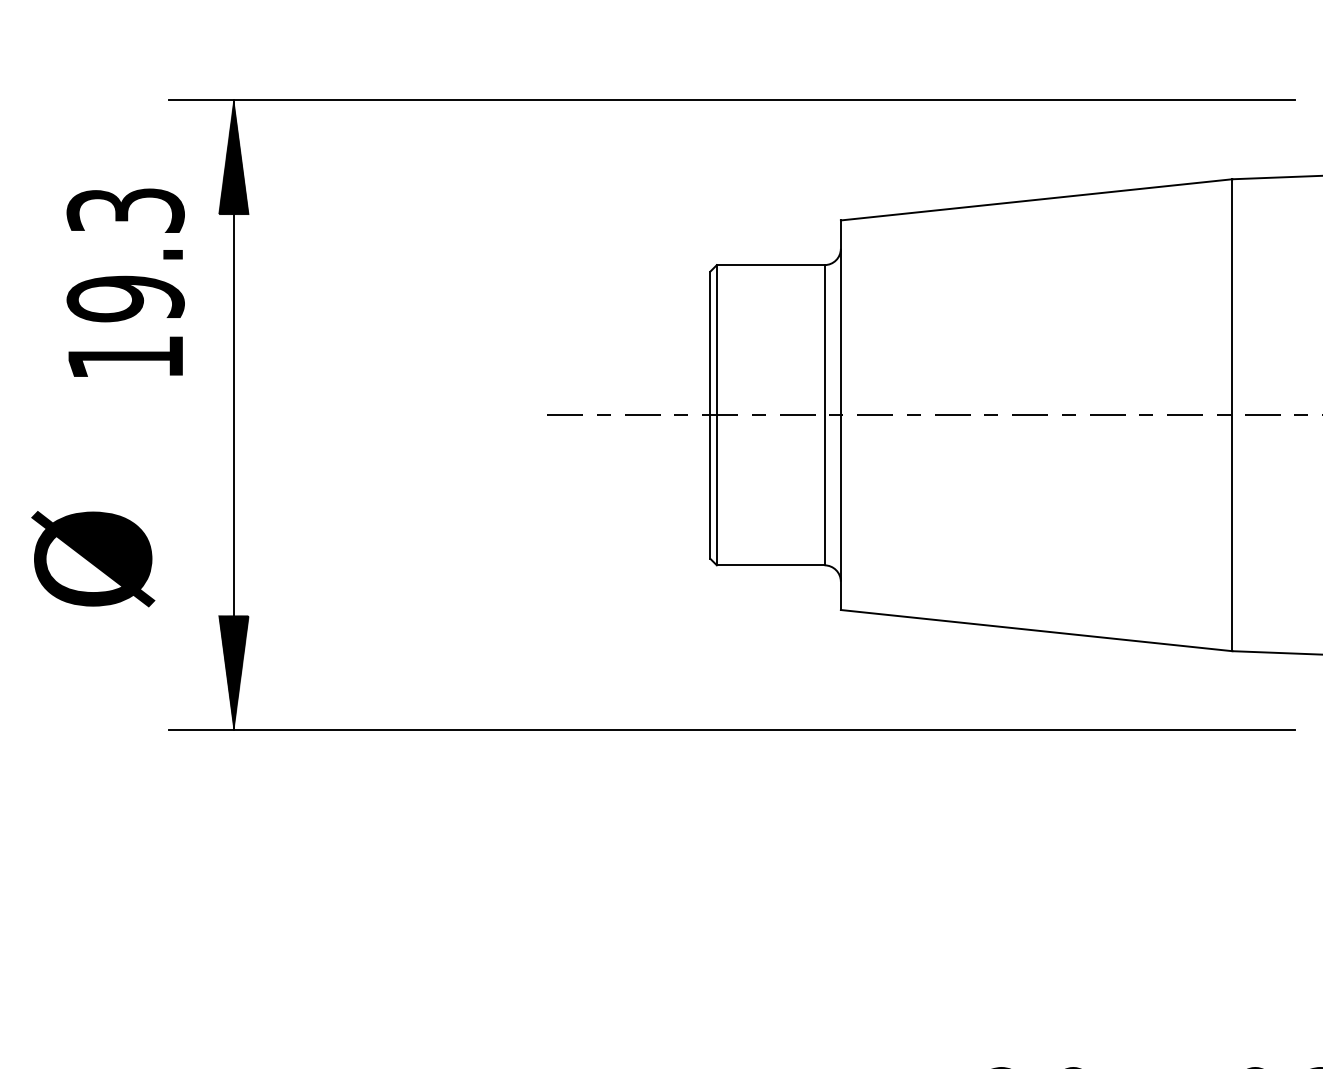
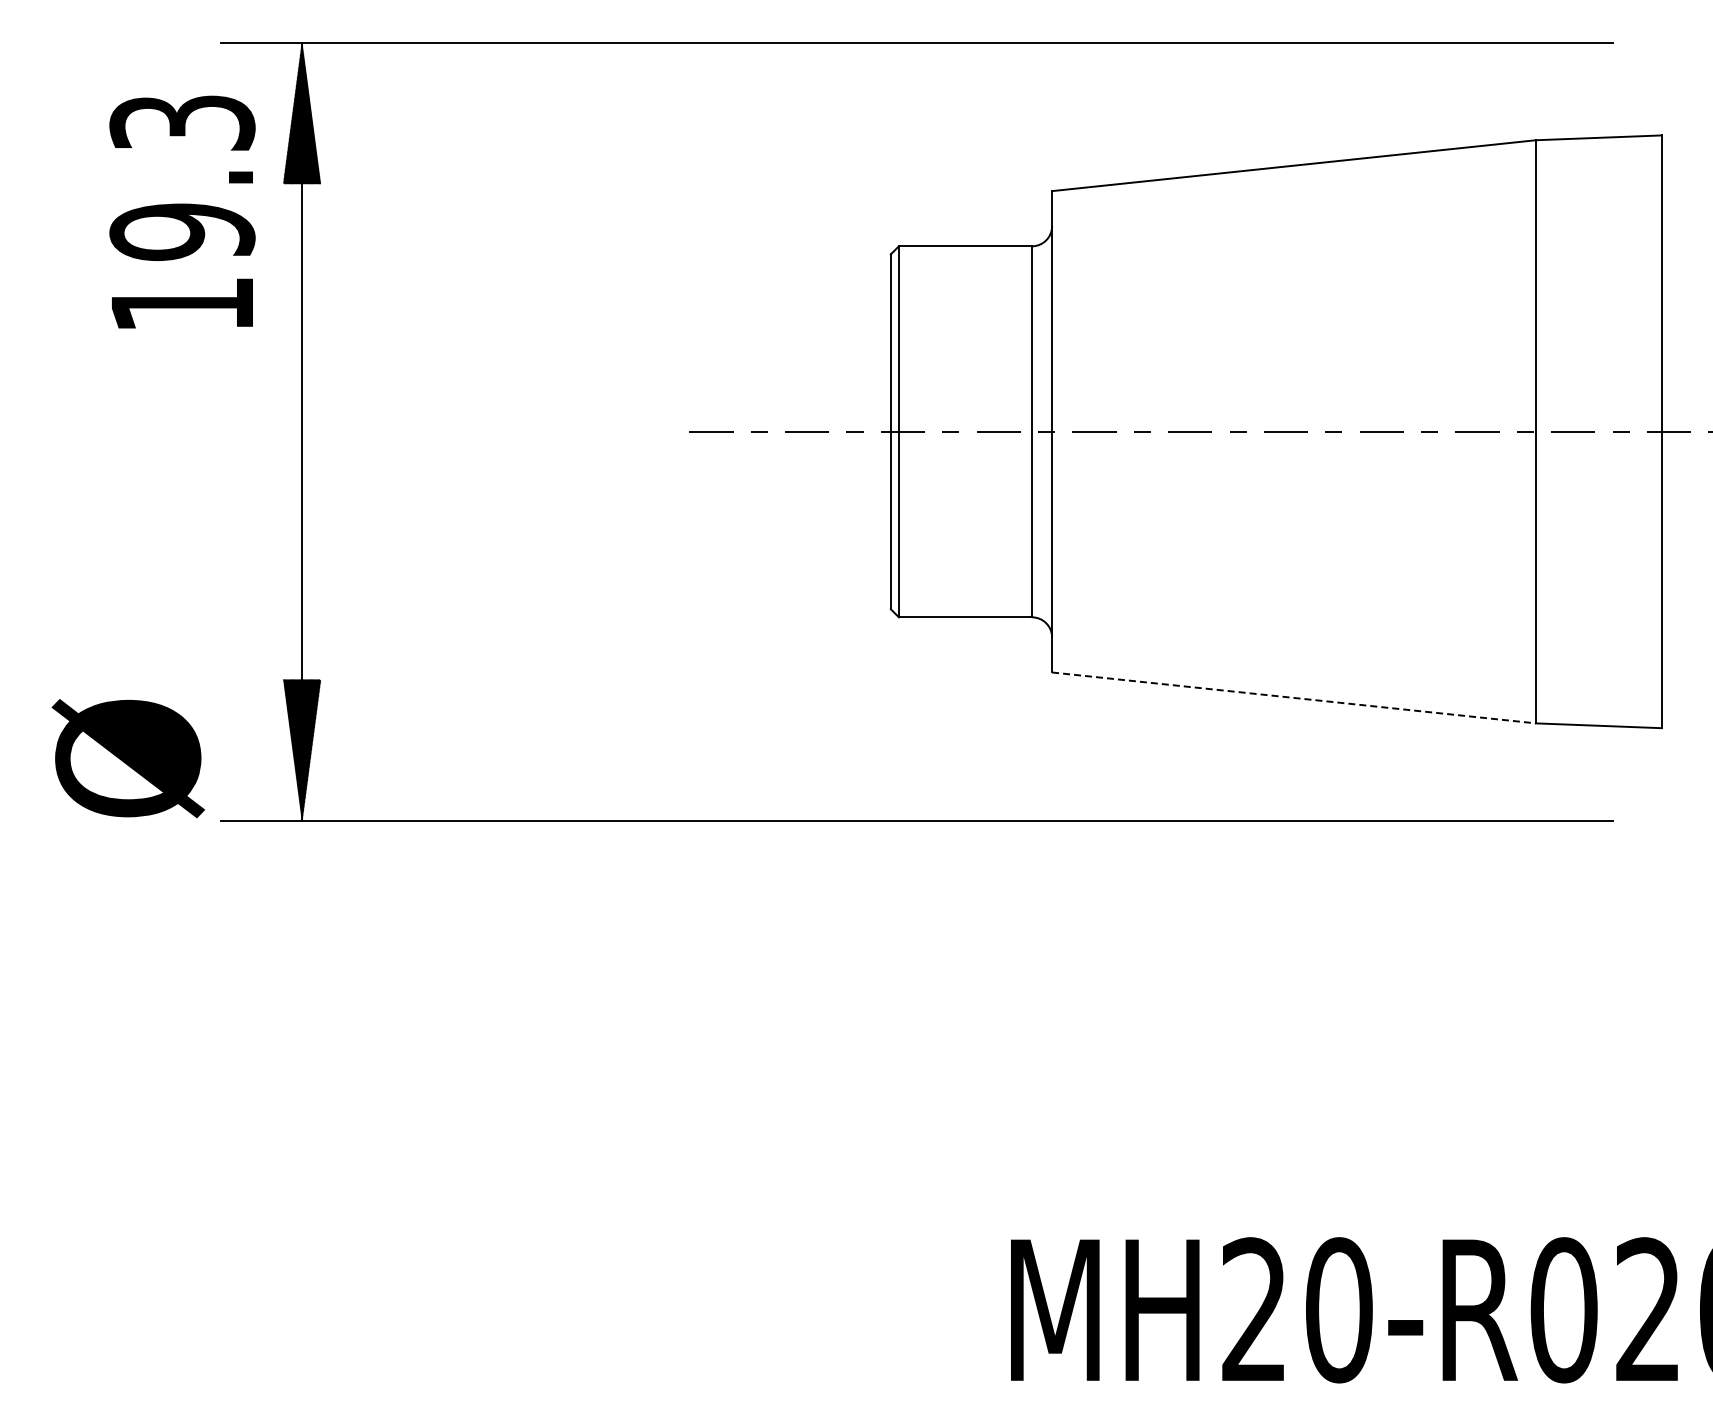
text: (125, 282) -> (182, 211), moved
text: (92, 559) -> (127, 758), moved
line: (1037, 630) -> (1294, 697), solid -> dashed

